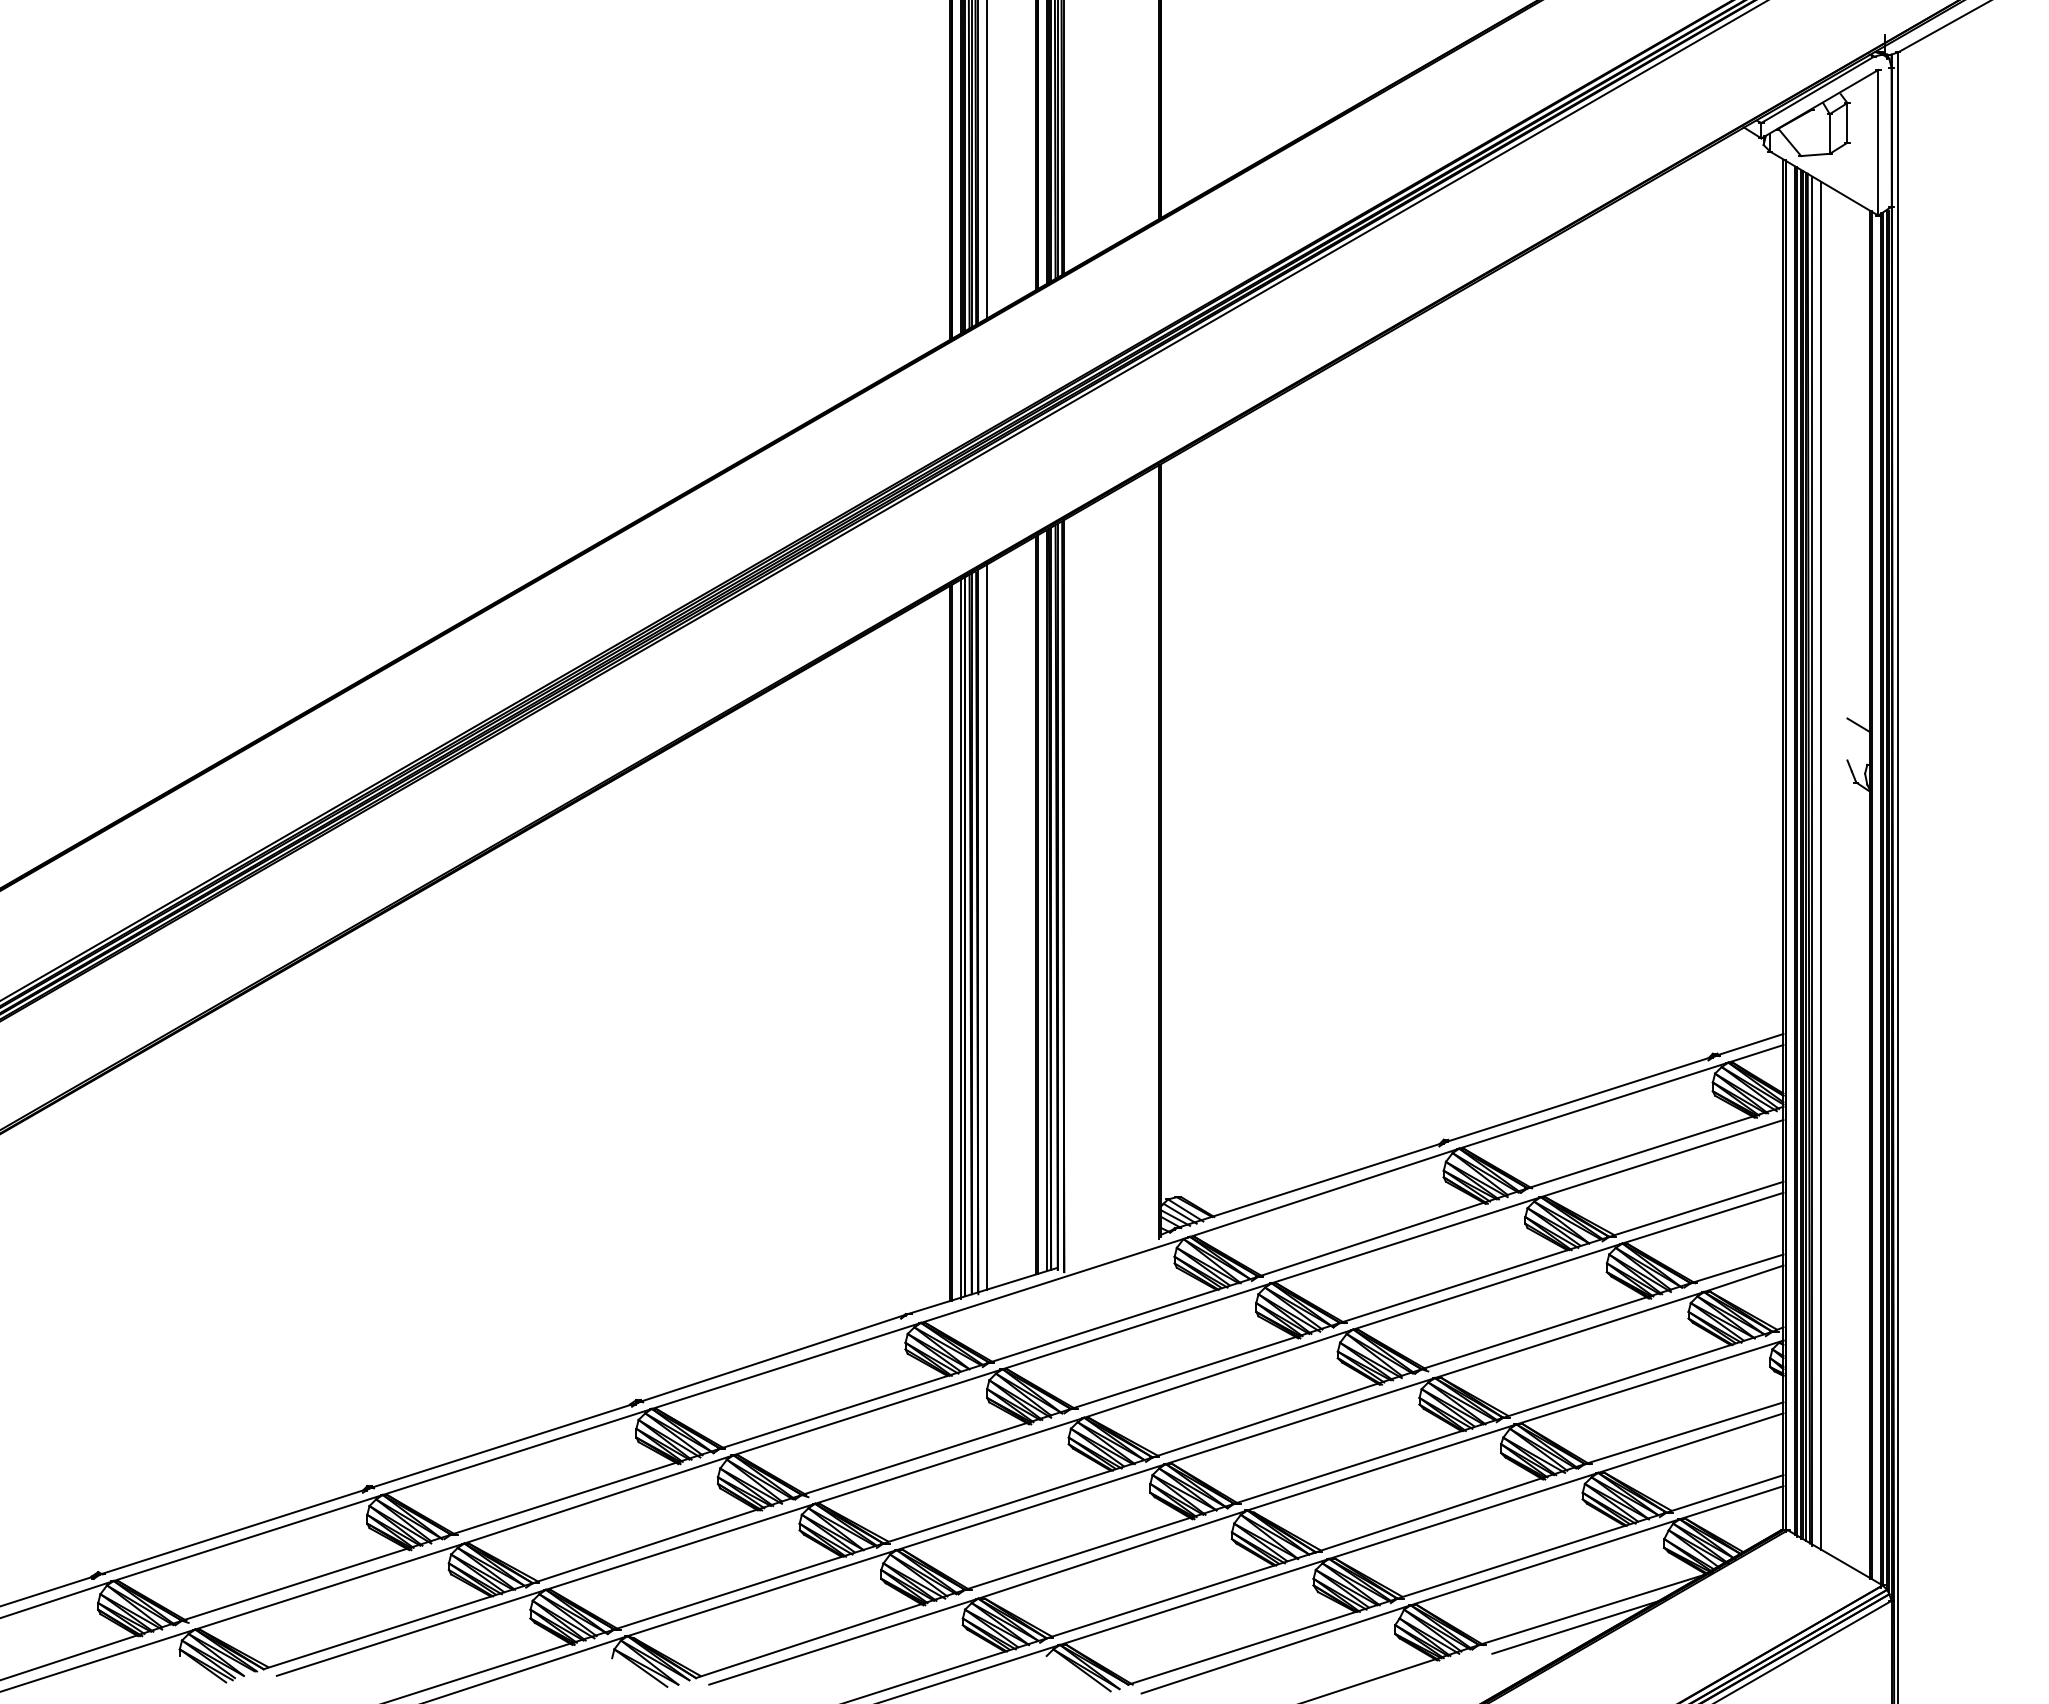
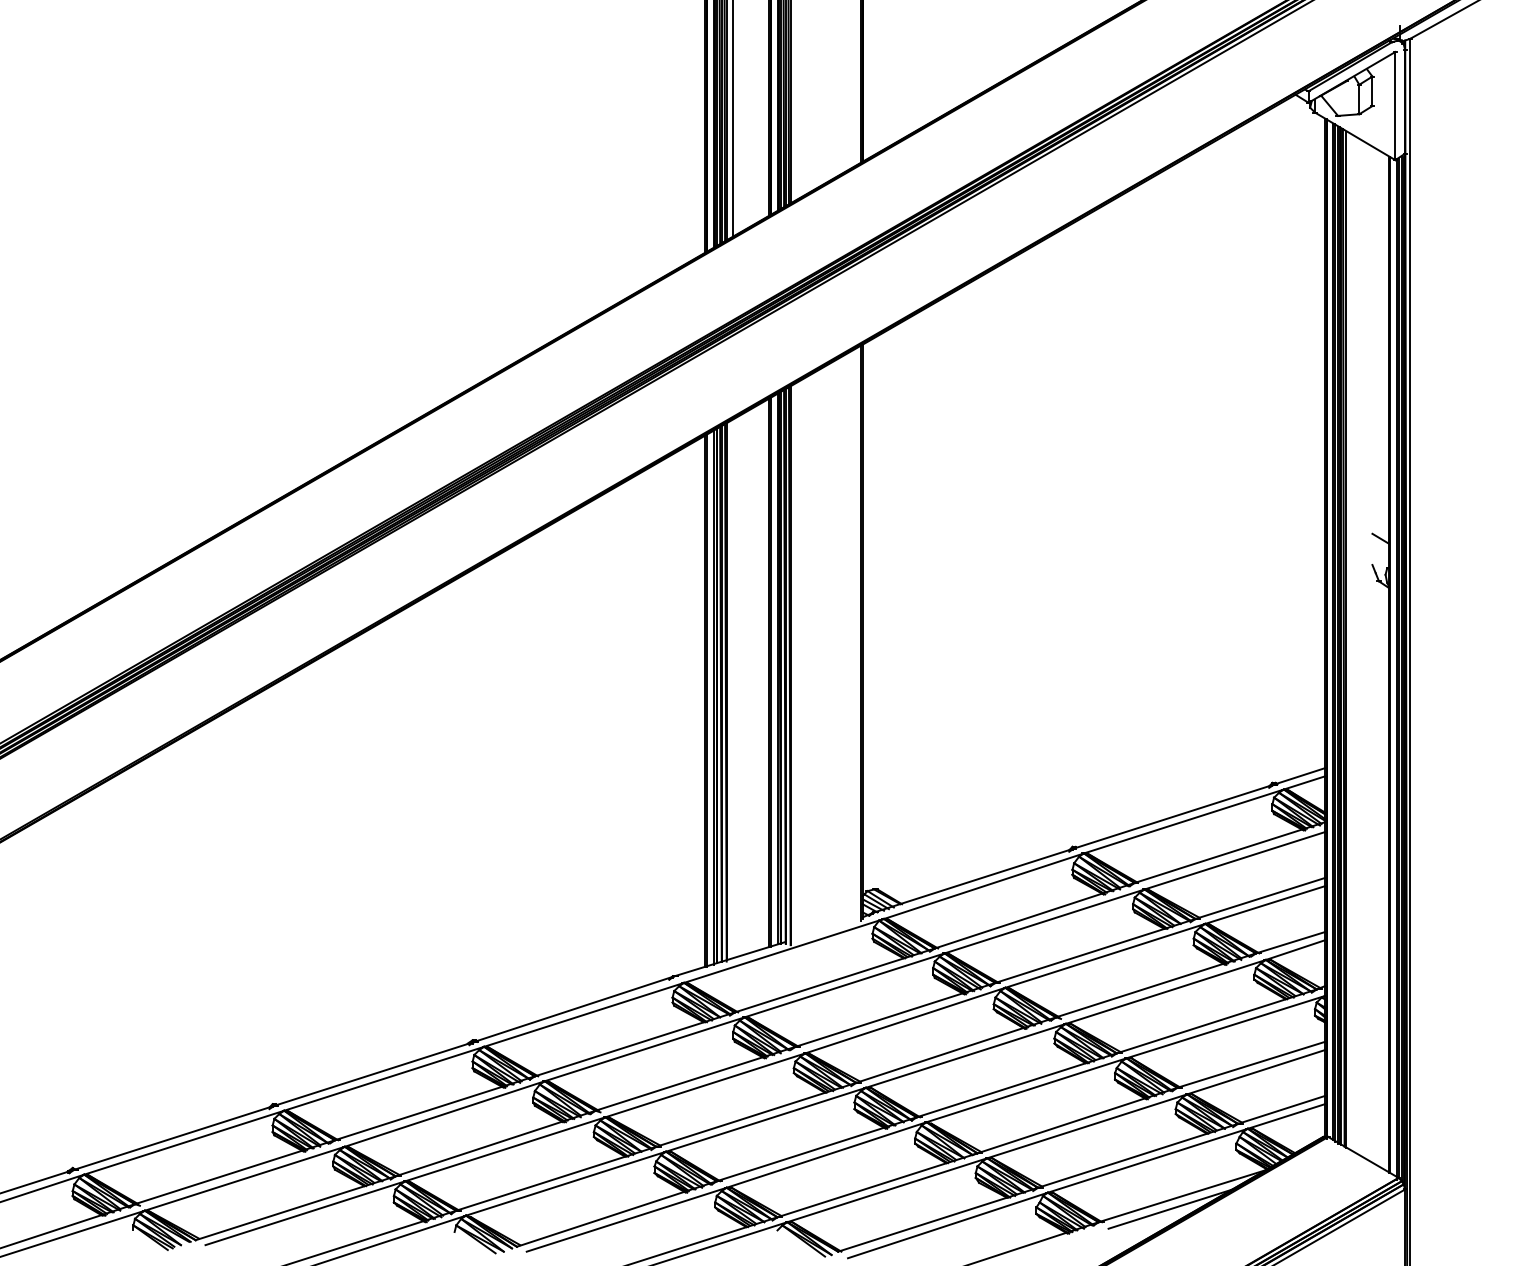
line: (1820, 866) -> (1352, 643), removed
line: (987, 926) -> (733, 688), removed

